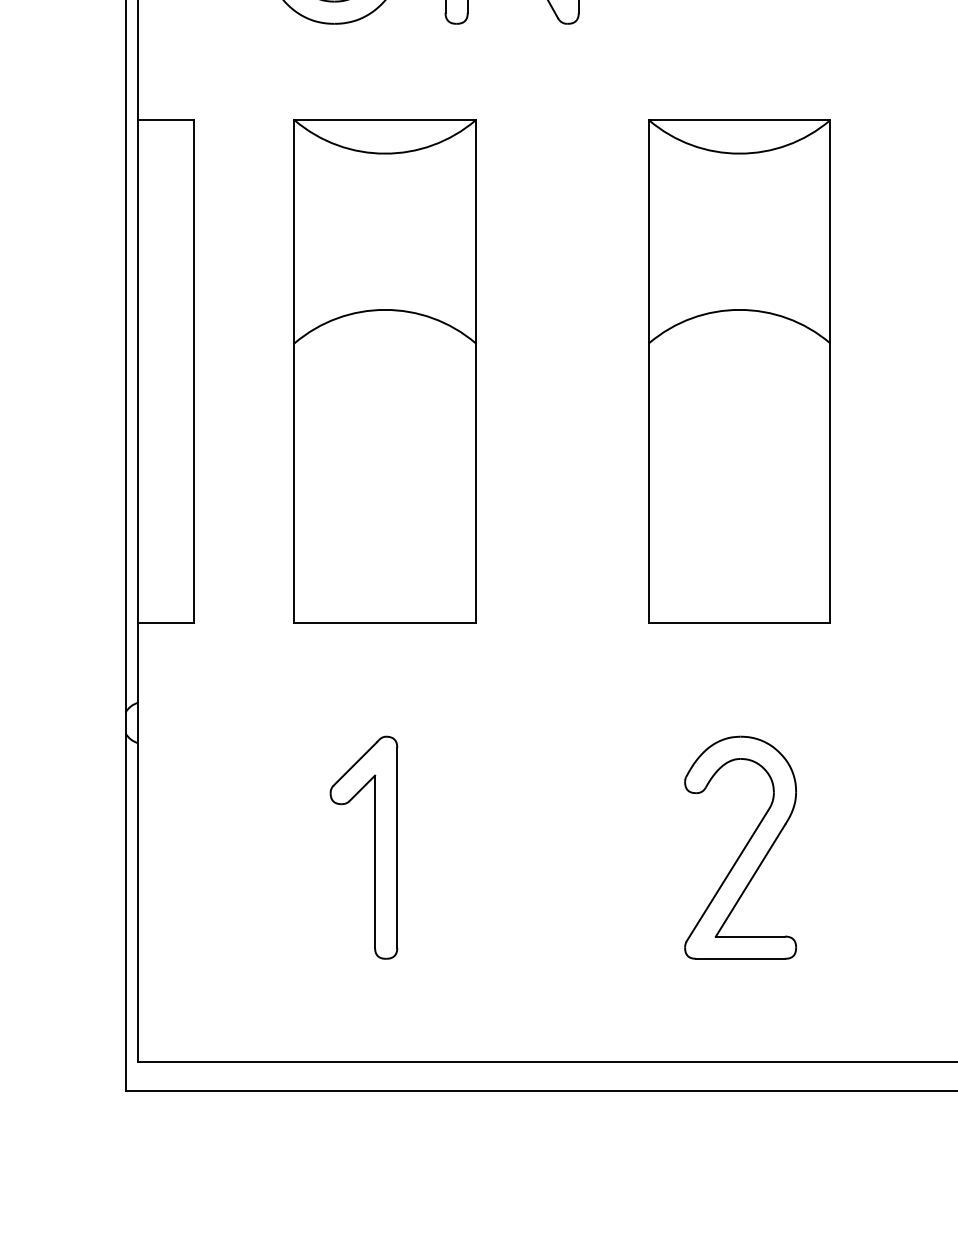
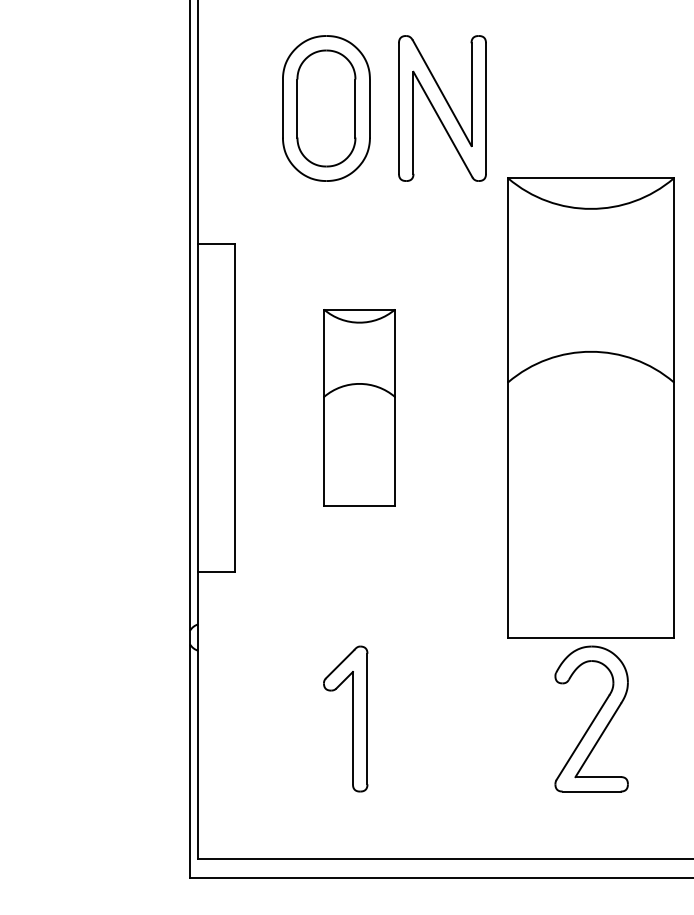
part: (385, 370) -> (359, 407), size x0.6
part: (738, 370) -> (590, 407), size x1.4

